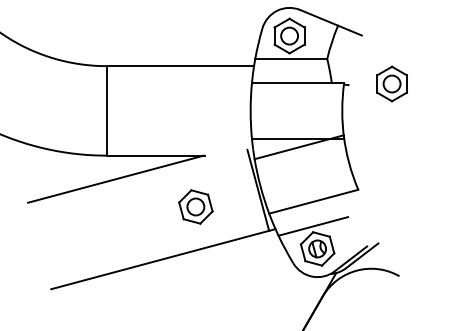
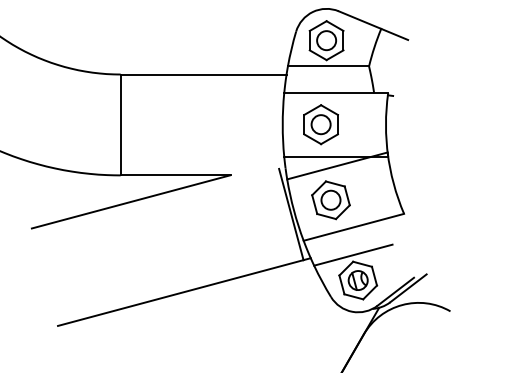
part: (391, 83) -> (320, 124), moved
part: (195, 207) -> (330, 200), moved

